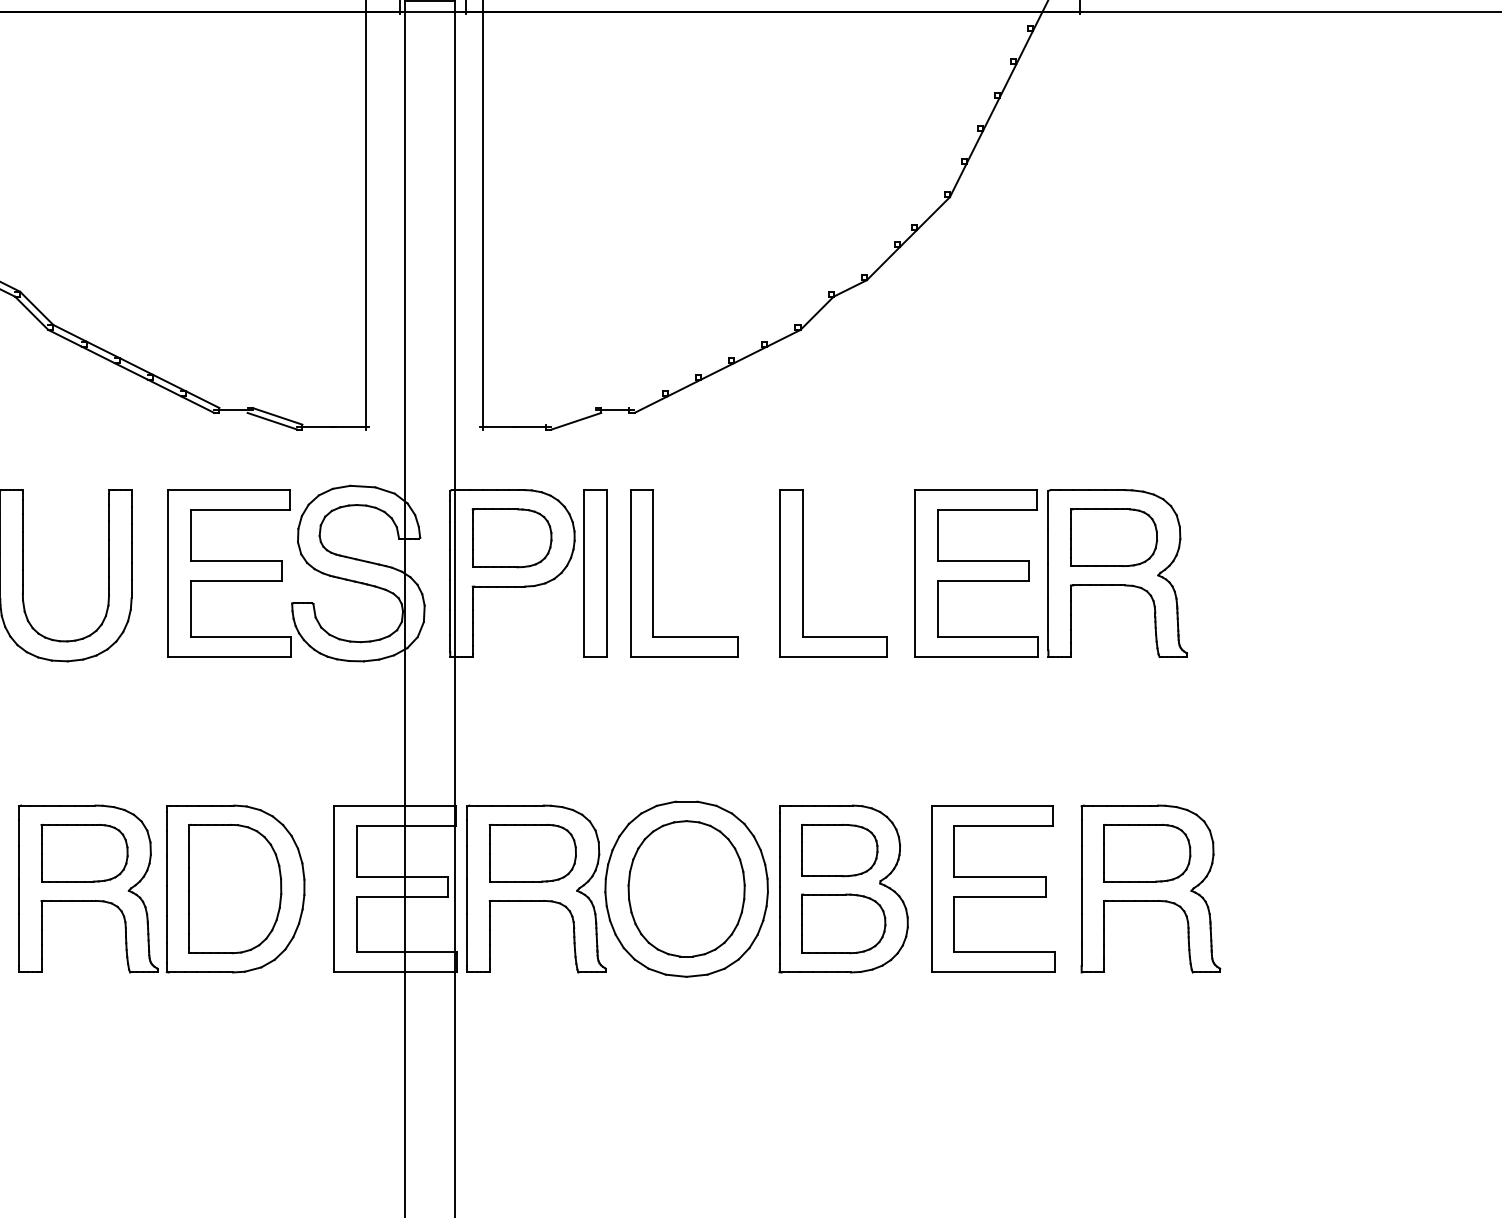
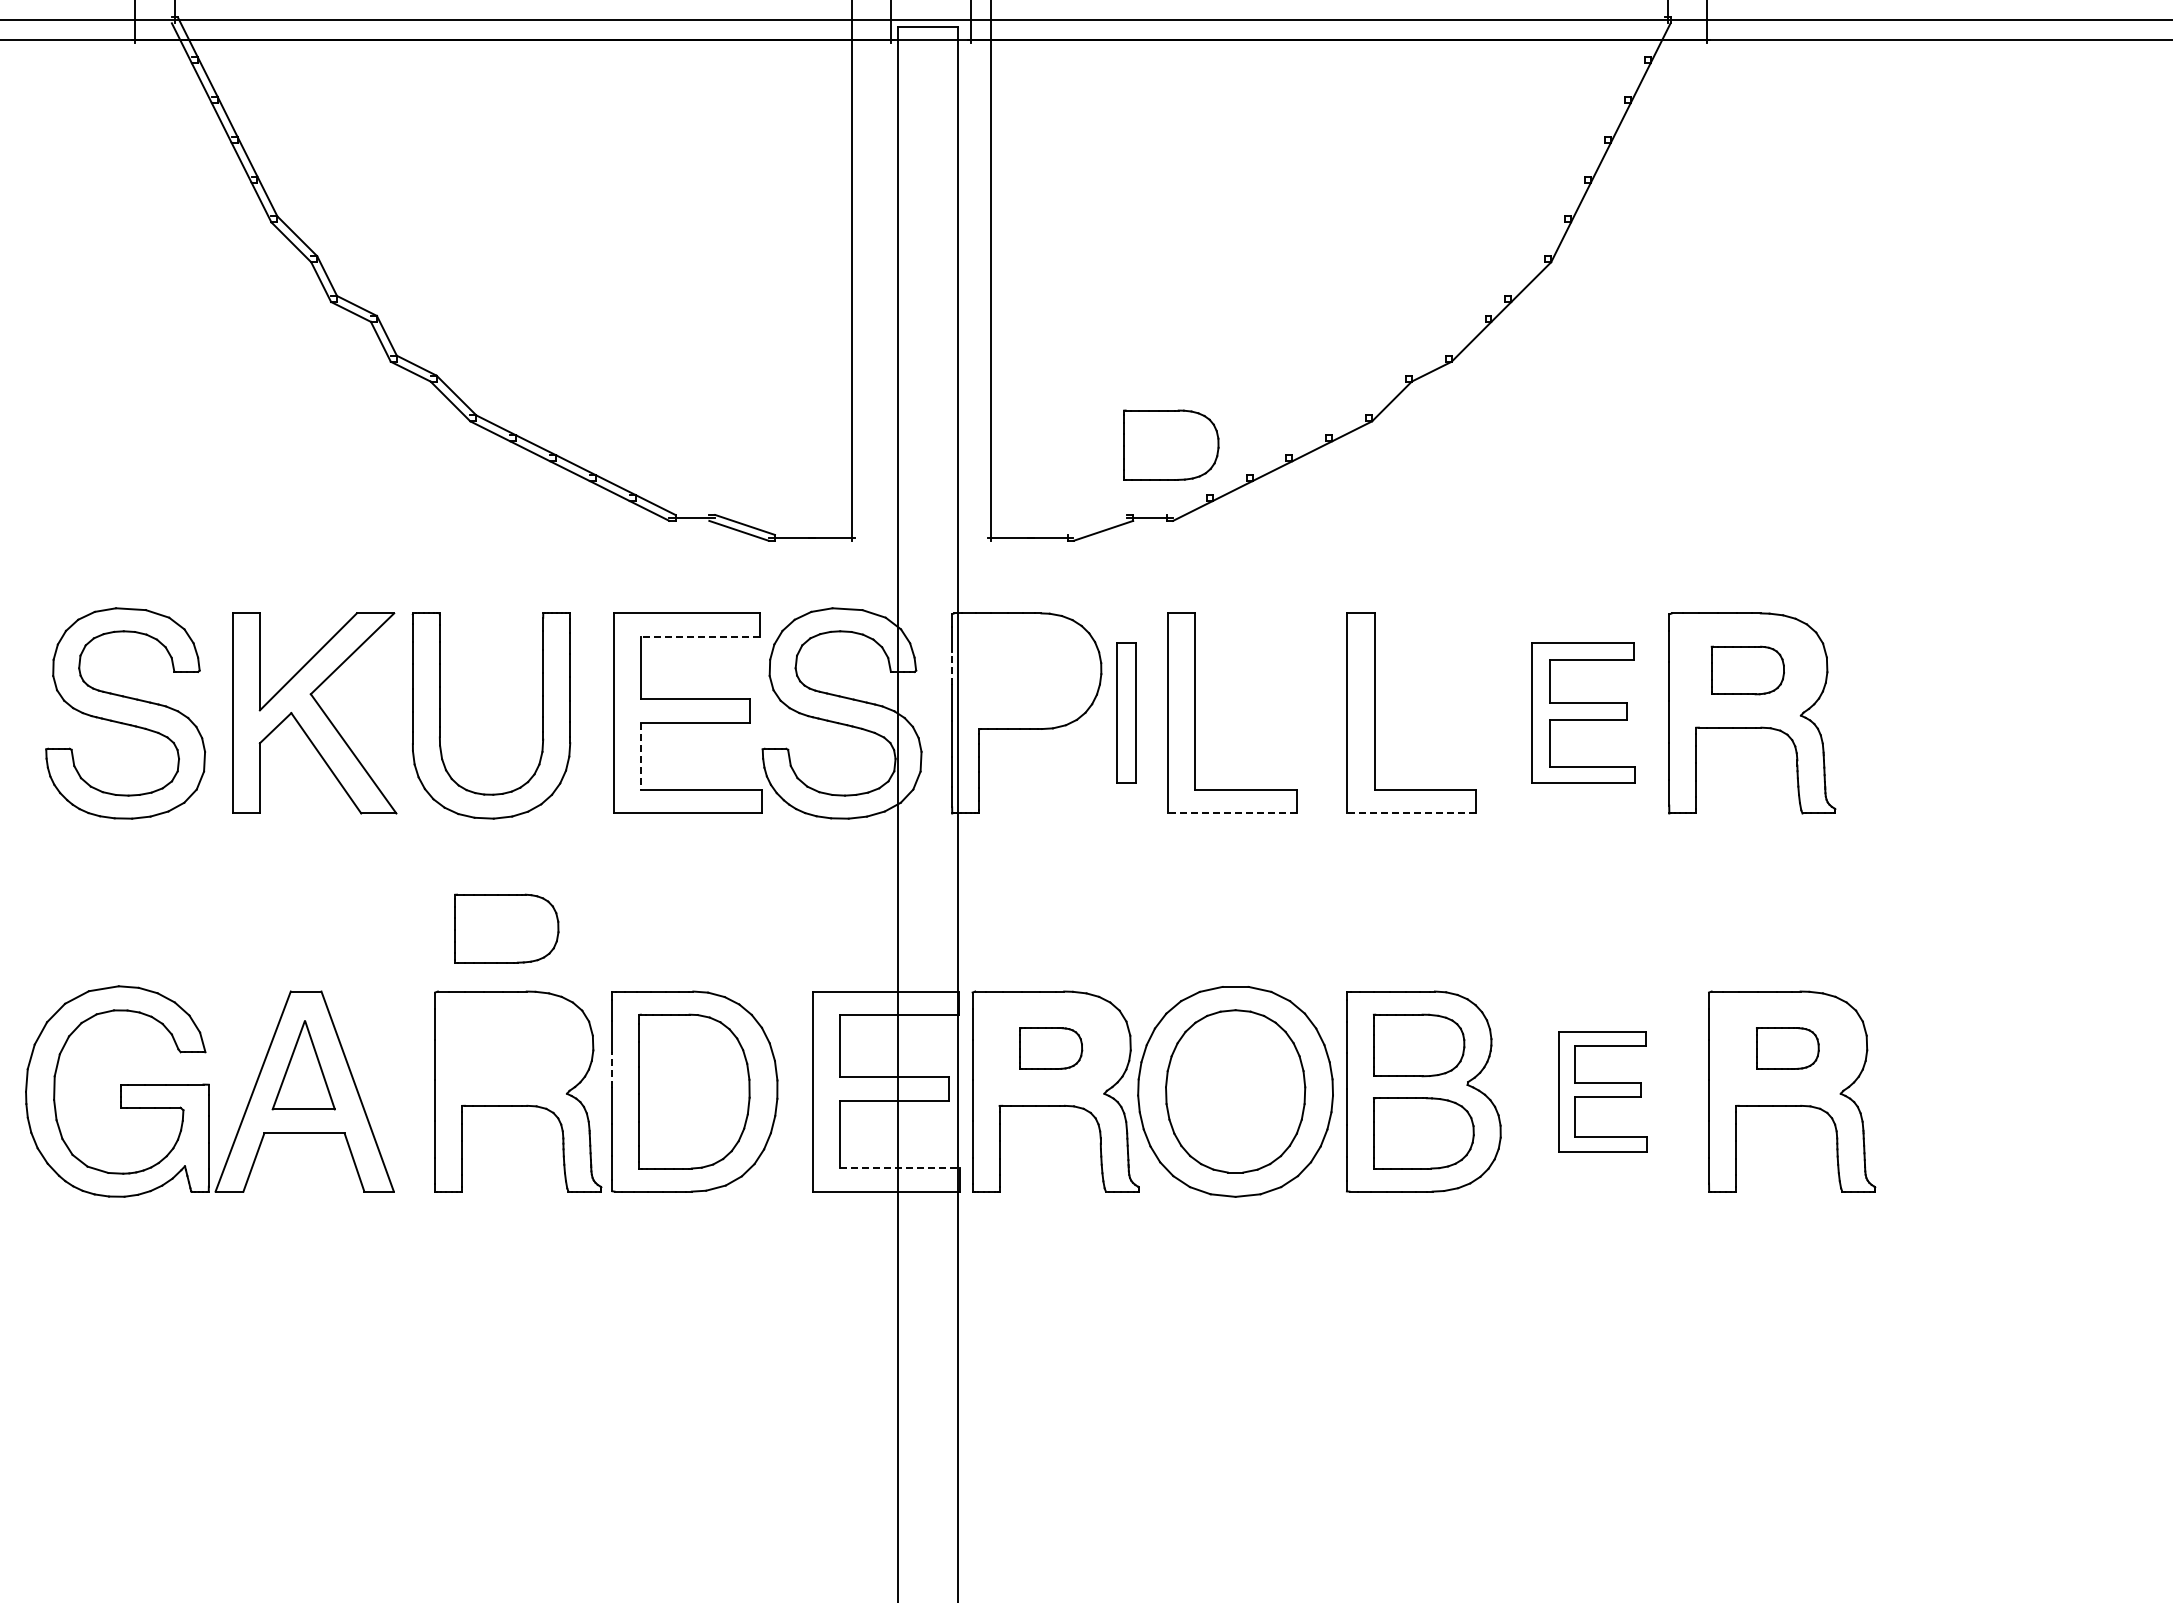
line: (239, 510) -> (699, 637), solid -> dashed
line: (450, 535) -> (952, 667), solid -> dashed
part: (512, 537) -> (1171, 444), moved
part: (1113, 537) -> (1747, 670), size x0.7
part: (595, 572) -> (1126, 712), size x0.7
part: (976, 572) -> (1582, 712), size x0.7
line: (190, 609) -> (640, 756), solid -> dashed
line: (684, 657) -> (1232, 813), solid -> dashed
line: (833, 657) -> (1411, 813), solid -> dashed
part: (84, 853) -> (506, 928), moved
part: (532, 853) -> (1050, 1048), size x0.6
part: (1147, 853) -> (1787, 1048), size x0.6
line: (166, 871) -> (612, 1070), solid -> dashed
part: (992, 888) -> (1602, 1091), size x0.6
line: (407, 952) -> (900, 1167), solid -> dashed

